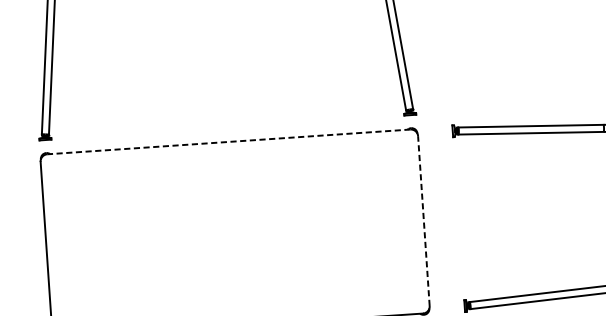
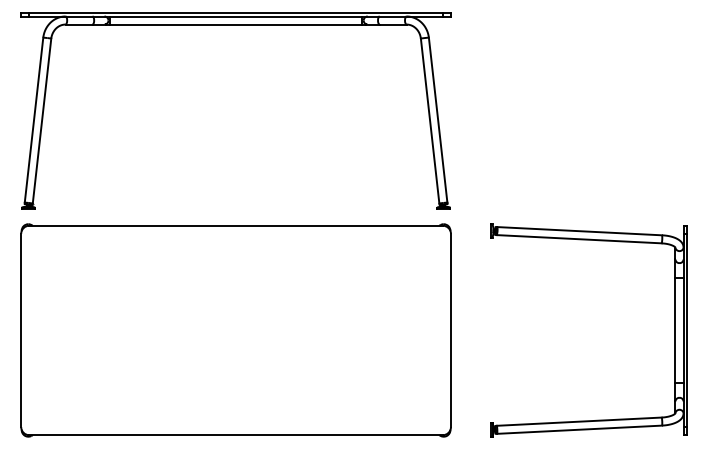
line: (229, 141) -> (236, 225), dashed -> solid
line: (423, 221) -> (450, 330), dashed -> solid

